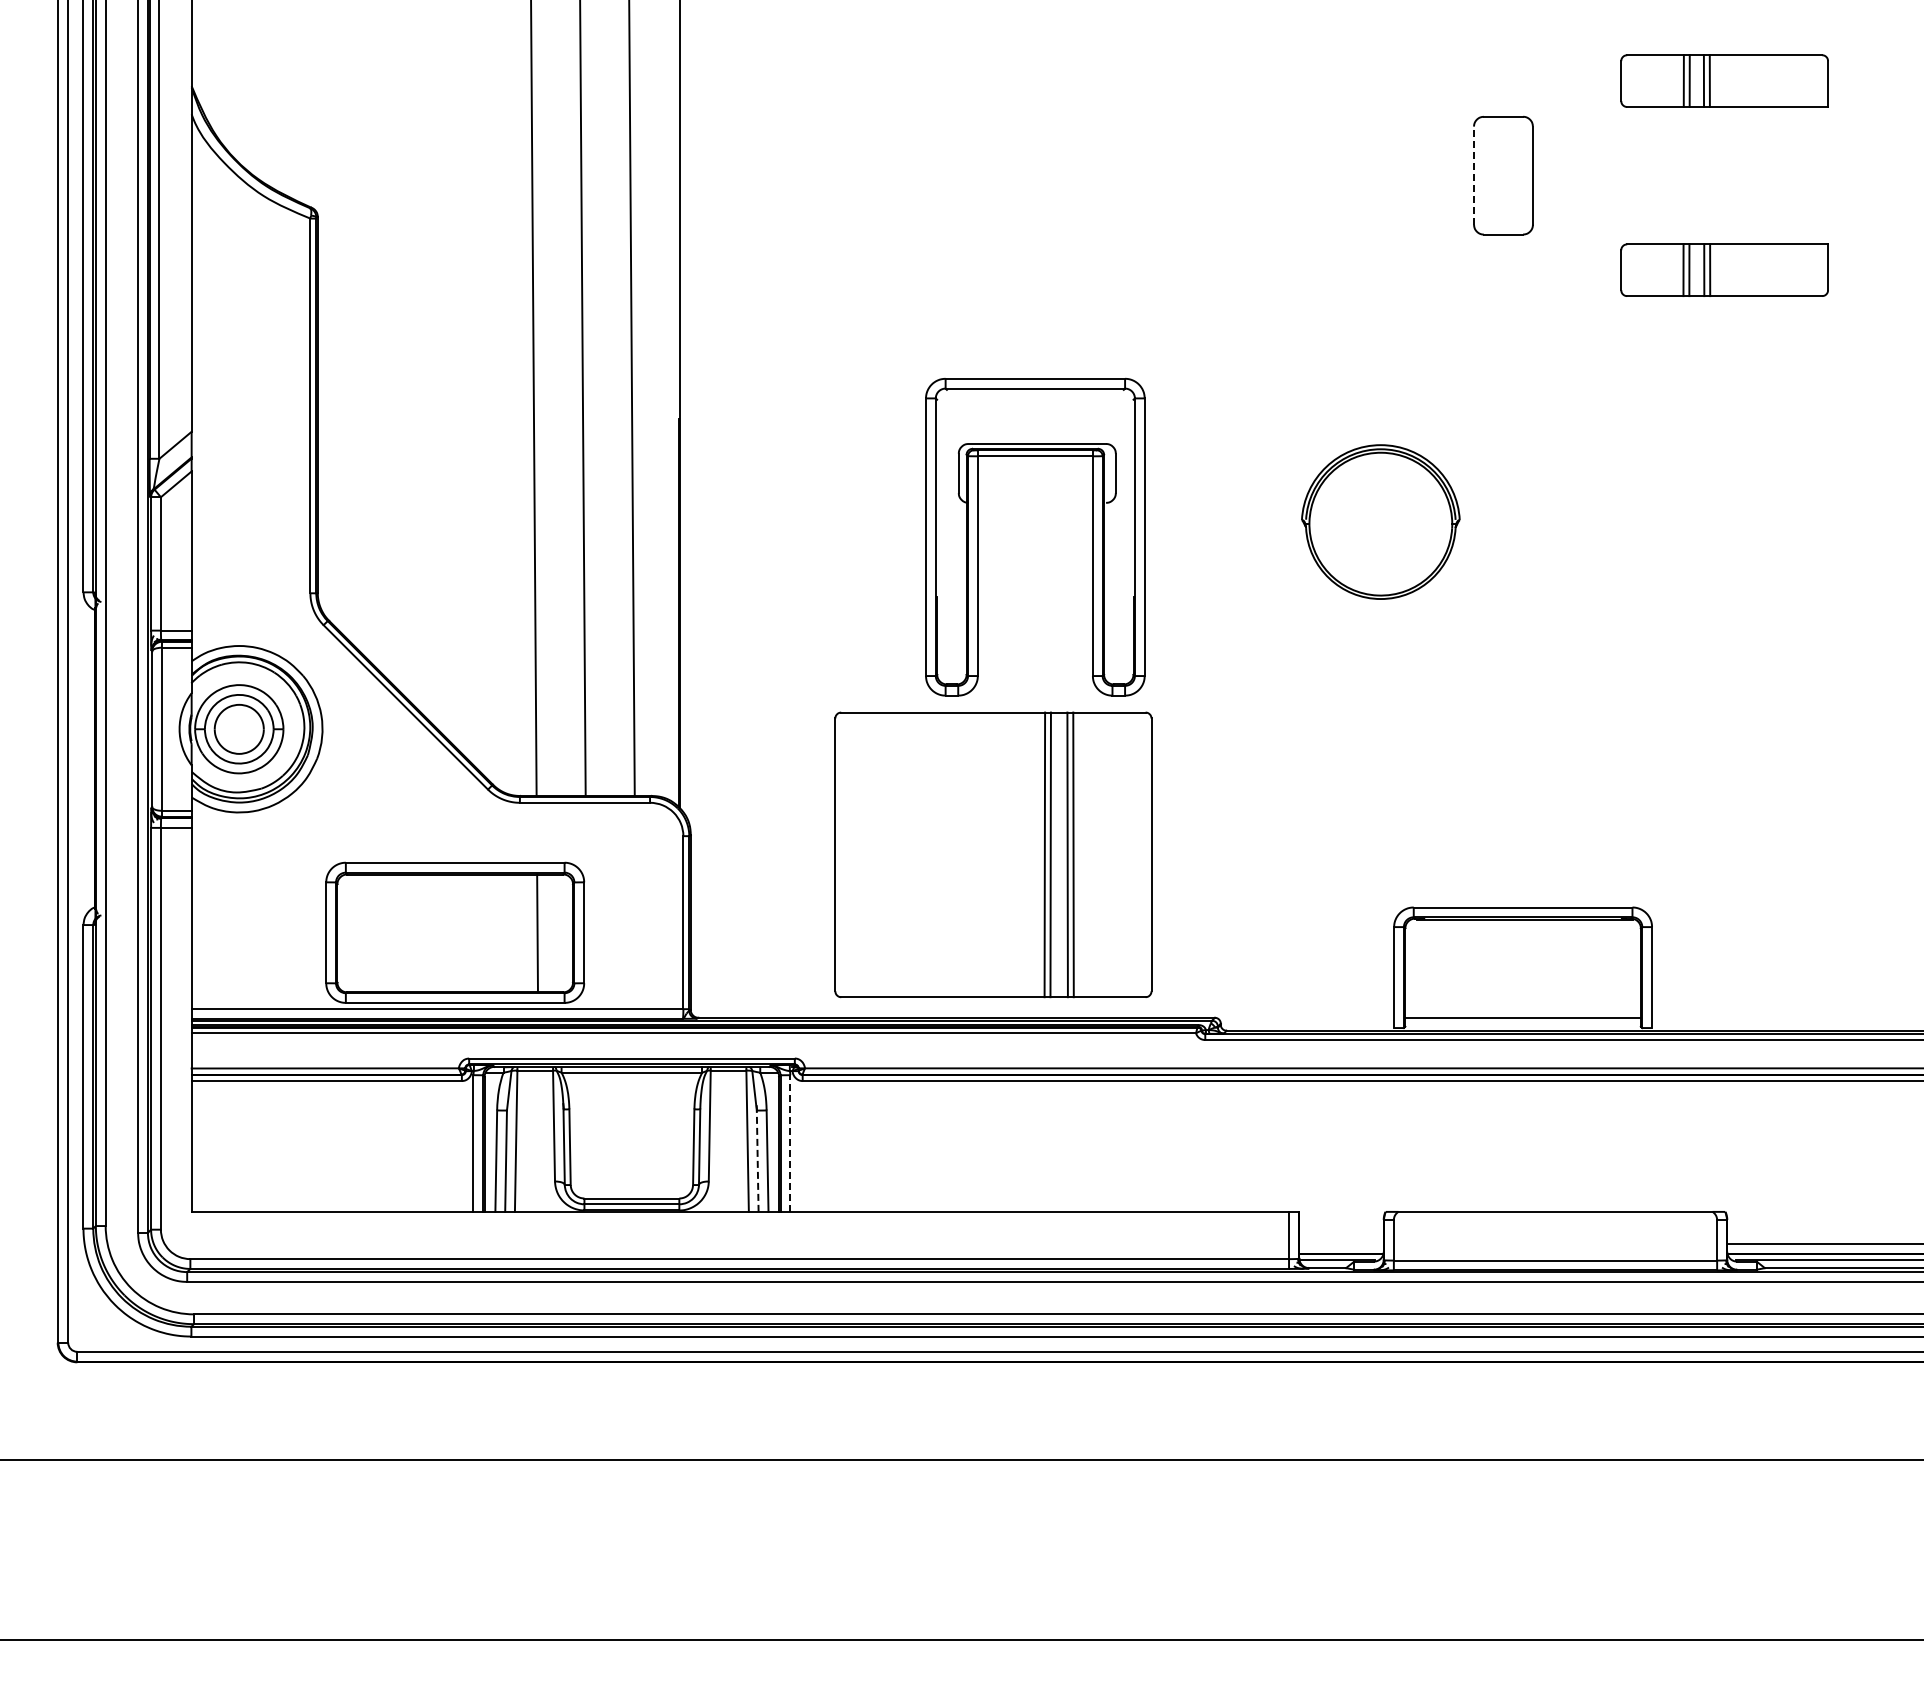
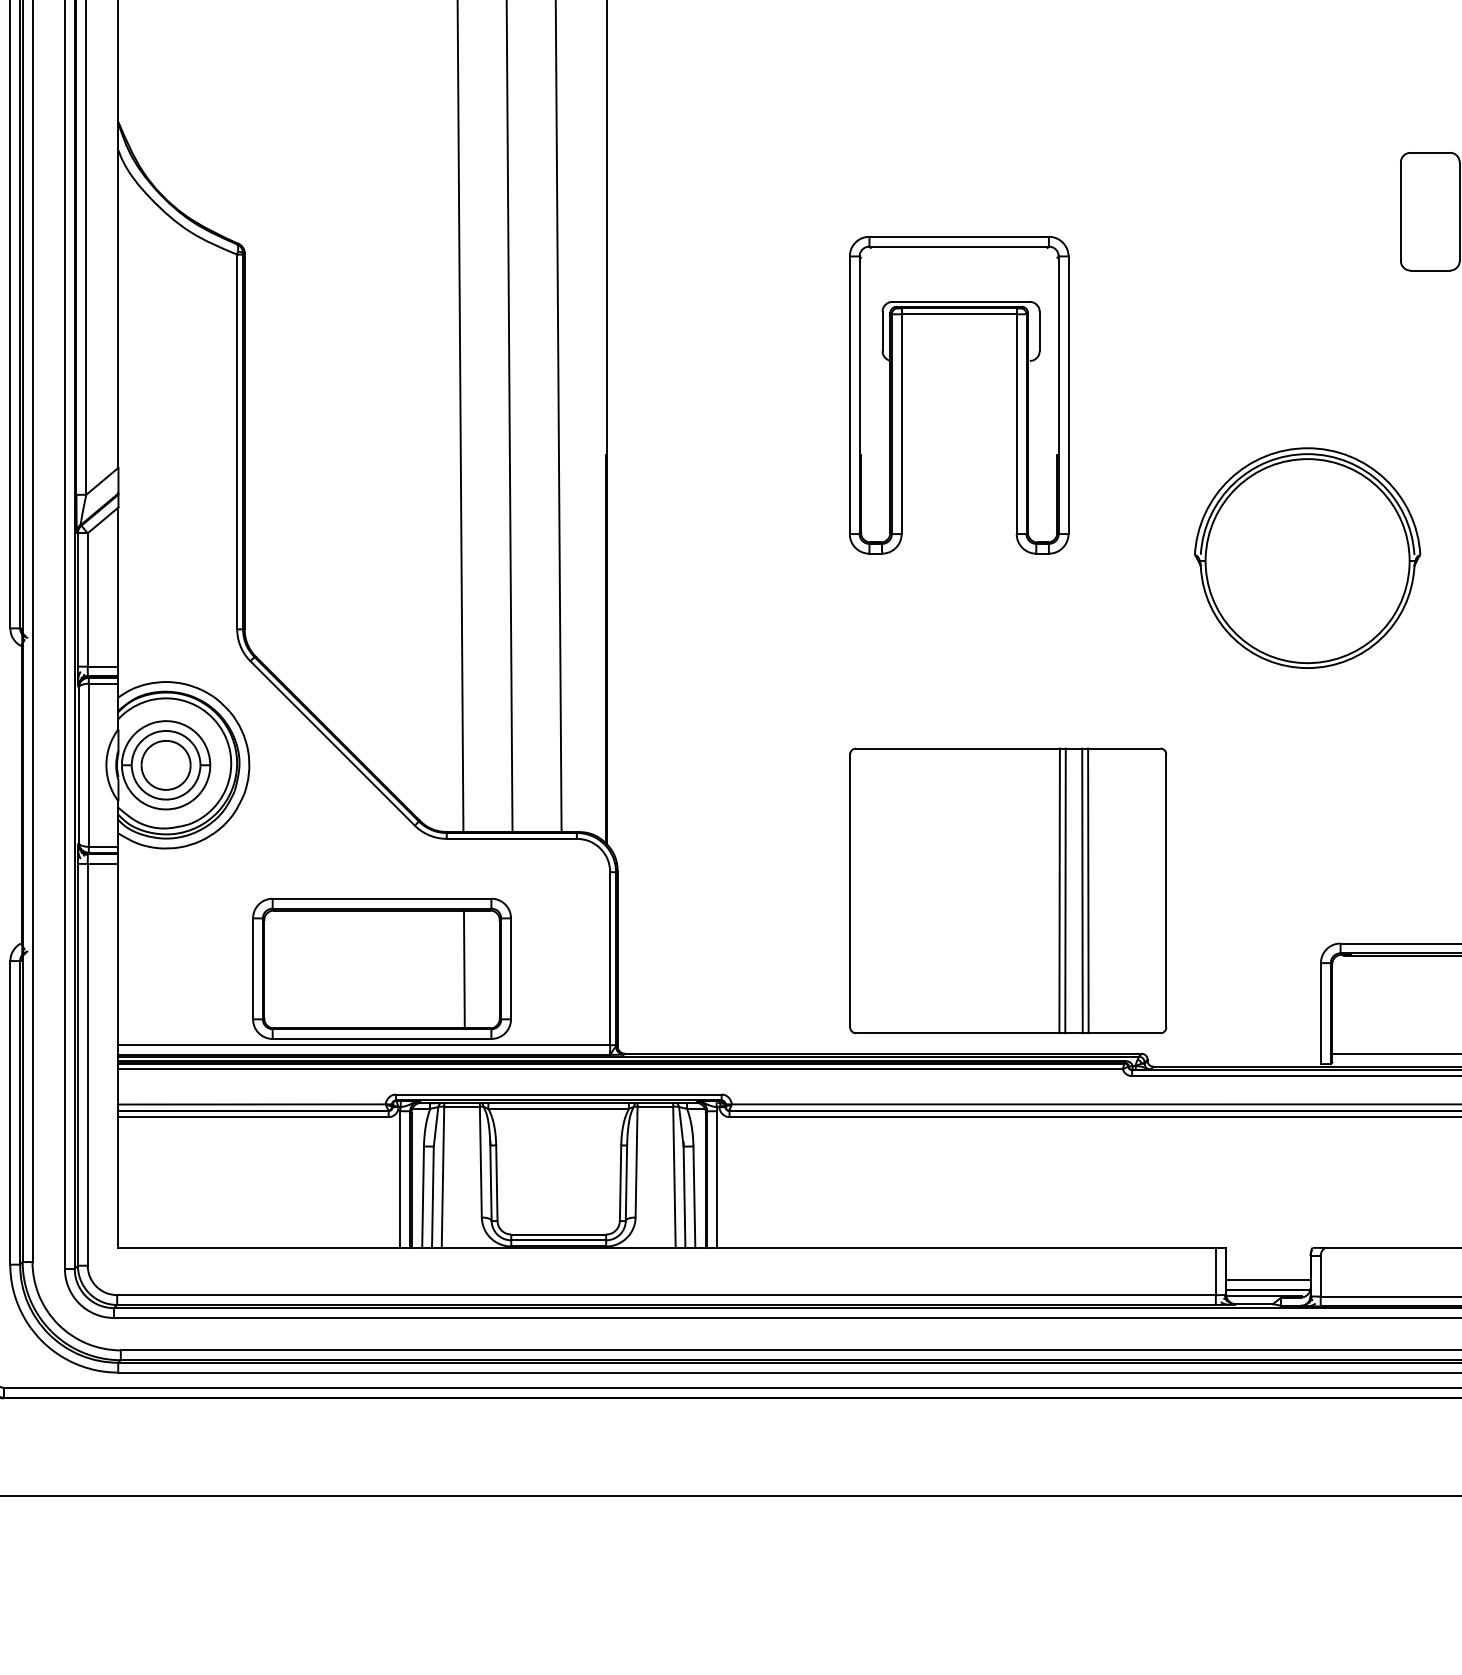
line: (1474, 175) -> (1401, 211), dashed -> solid
part: (1380, 521) -> (1307, 557), size x1.43
part: (978, 536) -> (902, 394), moved
part: (993, 854) -> (1008, 890), moved
line: (790, 1143) -> (717, 1179), dashed -> solid
line: (757, 1161) -> (684, 1197), dashed -> solid
line: (1341, 1243) -> (1268, 1279), added

